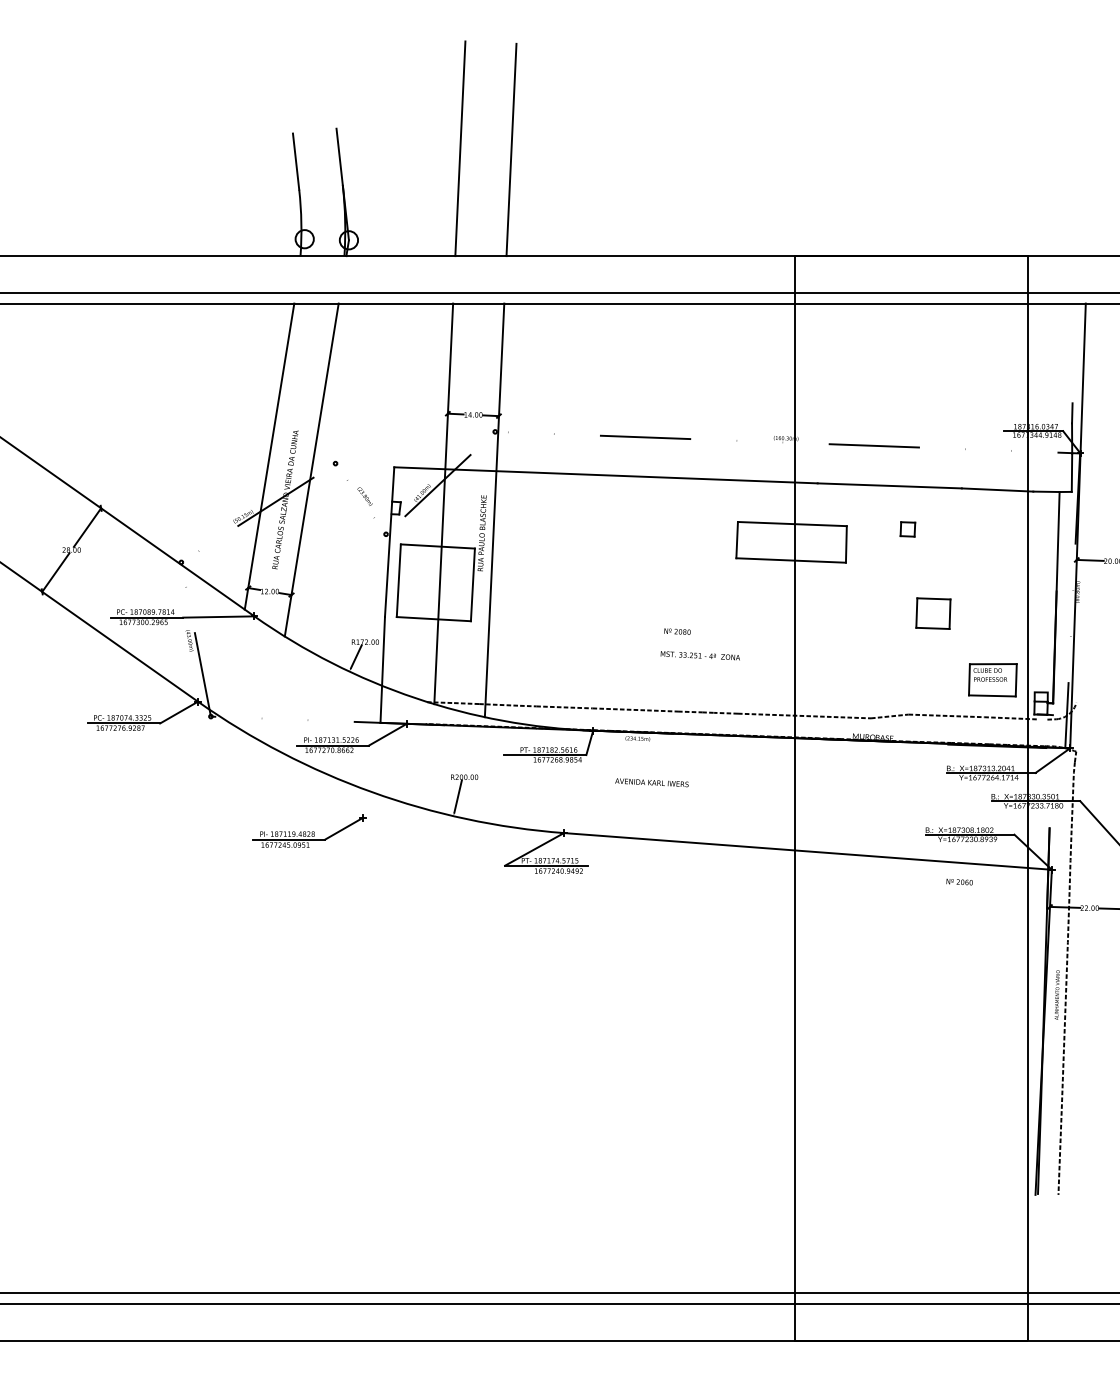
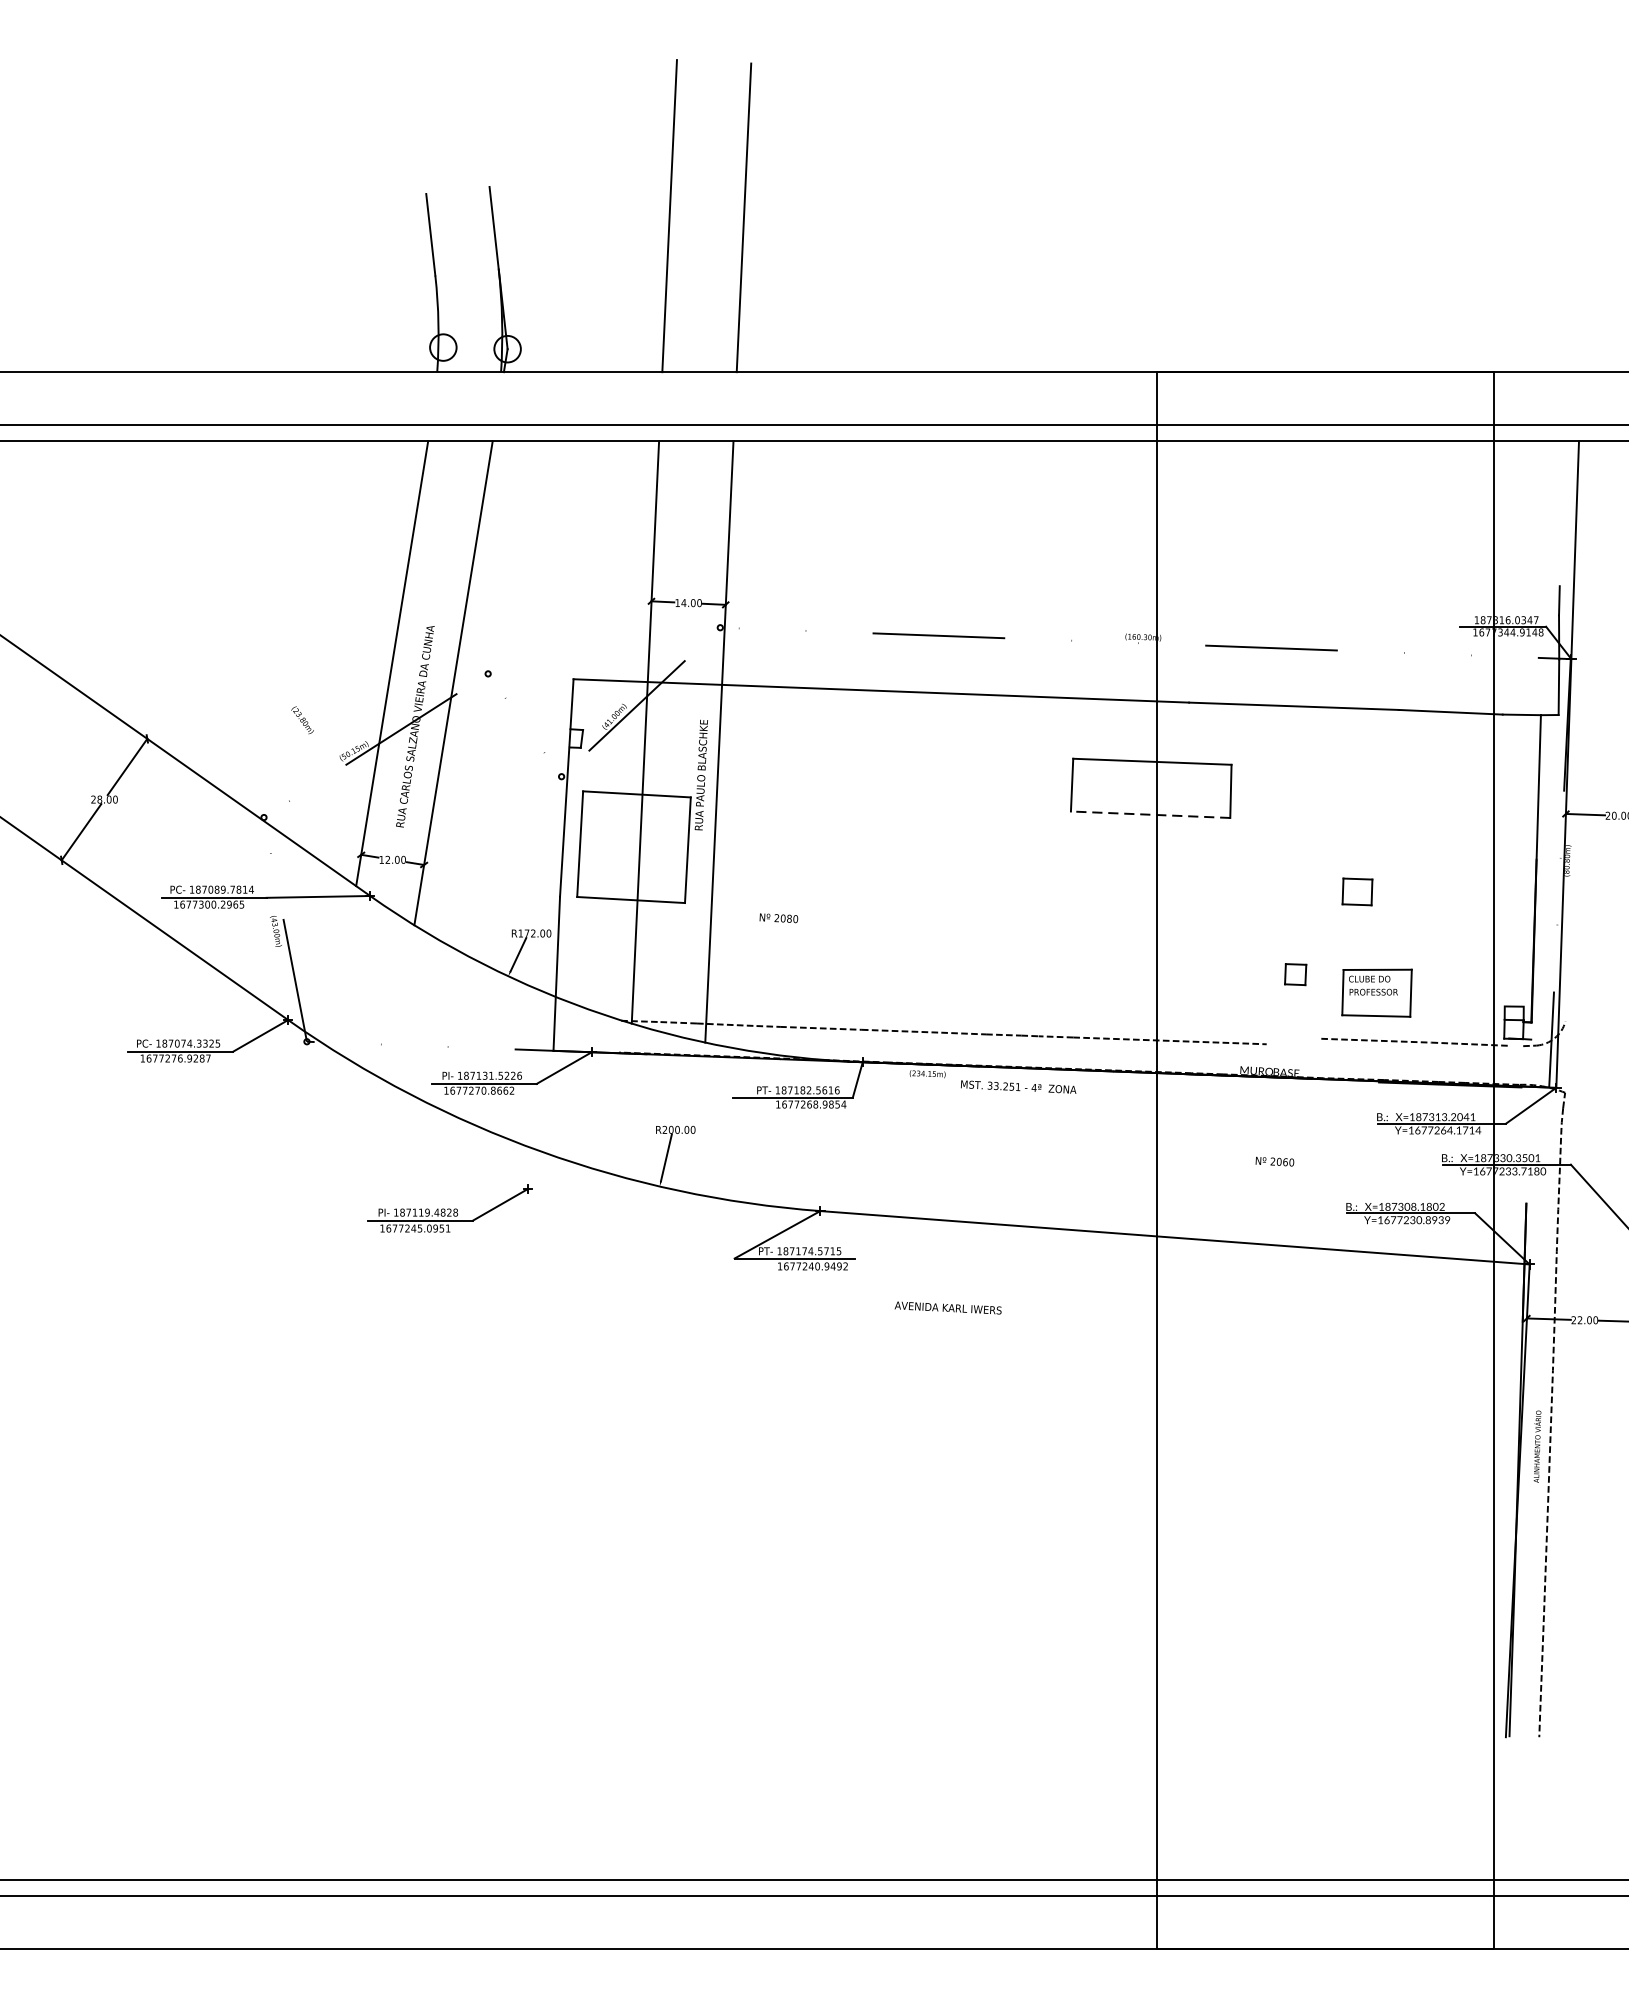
text: (364, 496) -> (301, 720), moved
part: (907, 529) -> (1295, 974), moved
line: (791, 560) -> (1151, 814), solid -> dashed
part: (933, 613) -> (1357, 891), size x0.6
text: (677, 631) -> (778, 917), moved
text: (699, 655) -> (1017, 1086), moved
part: (992, 680) -> (1376, 993), moved
line: (889, 716) -> (1293, 1041), removed
text: (651, 782) -> (947, 1307), moved
text: (959, 881) -> (1274, 1160), moved

